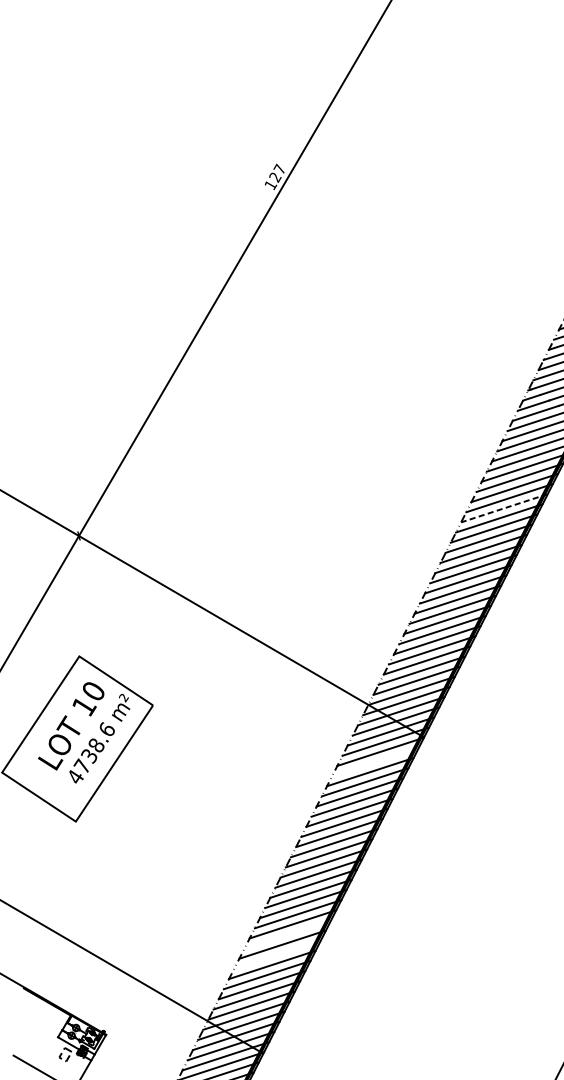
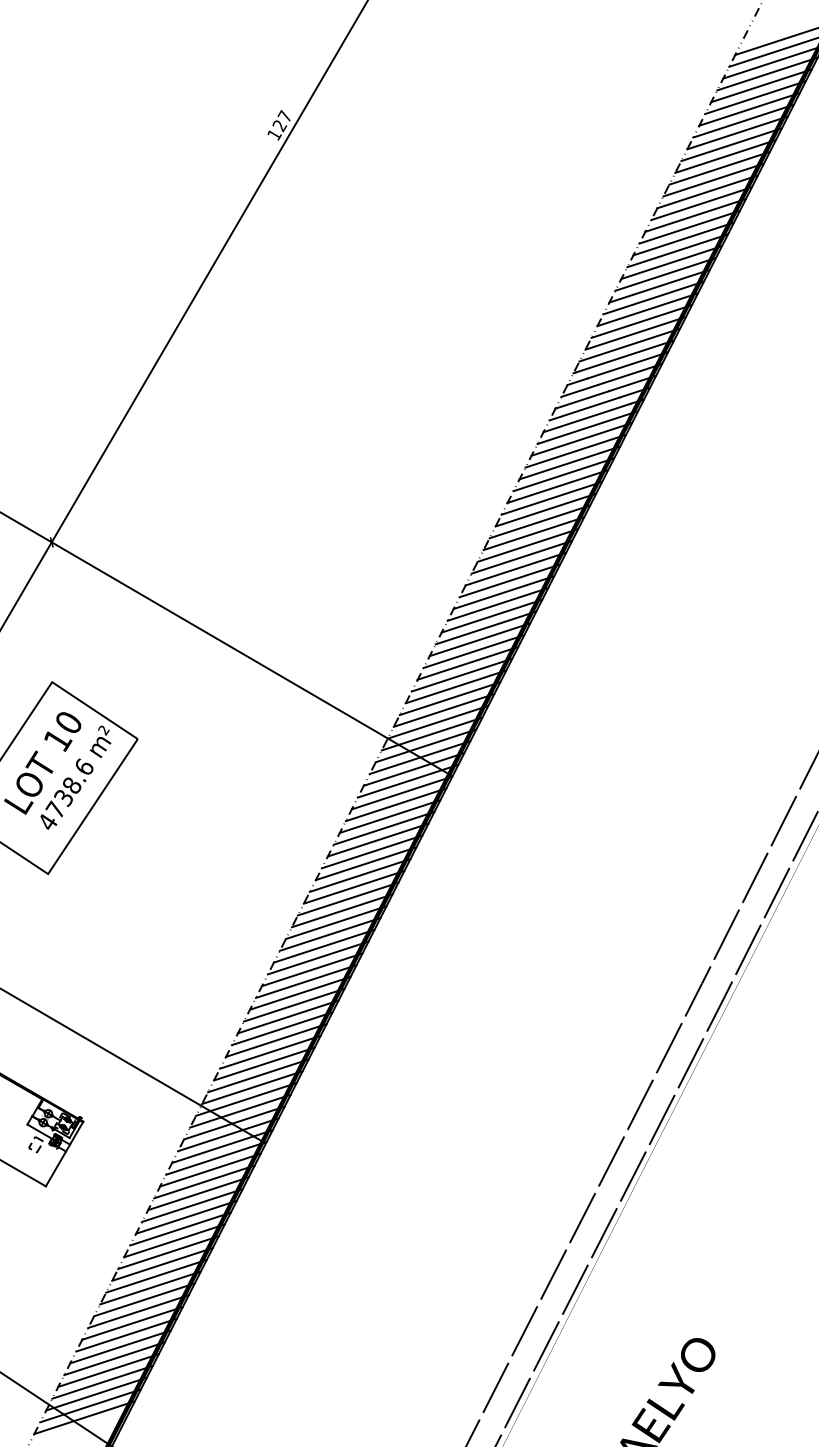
line: (504, 508) -> (545, 510), dashed -> solid
line: (374, 761) -> (395, 804), added
line: (288, 933) -> (294, 1004), added
line: (277, 954) -> (282, 1028), added

